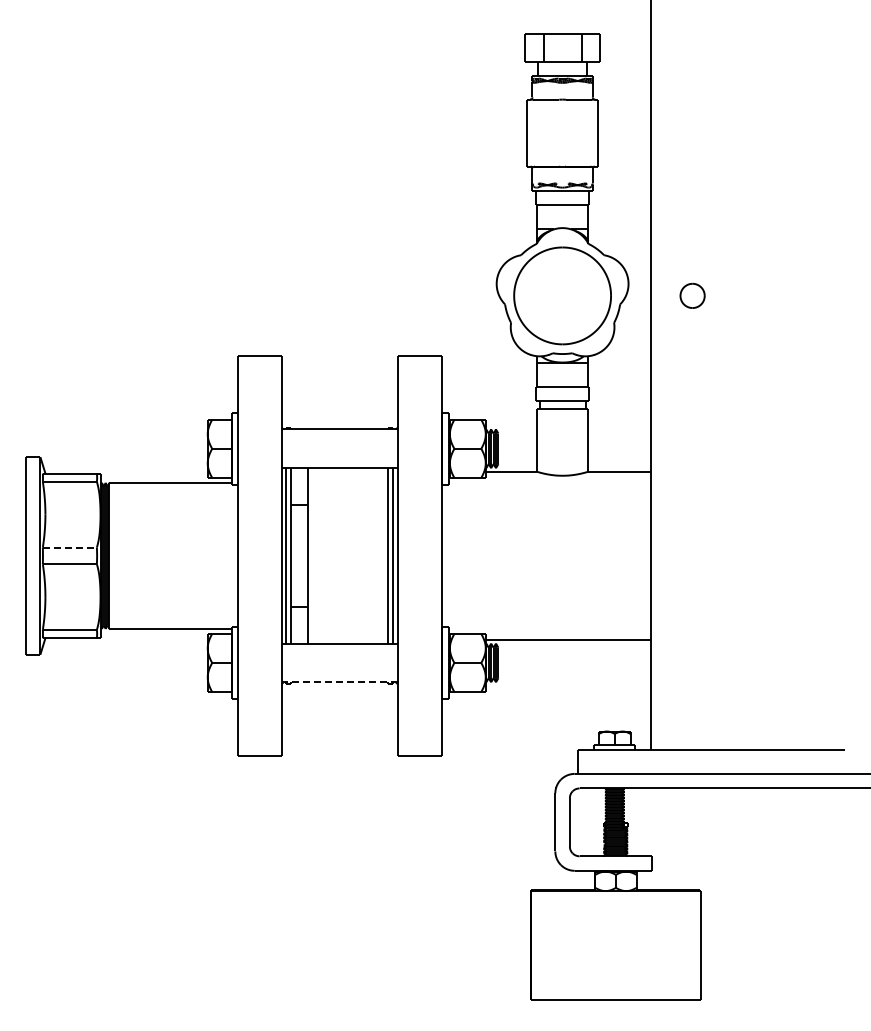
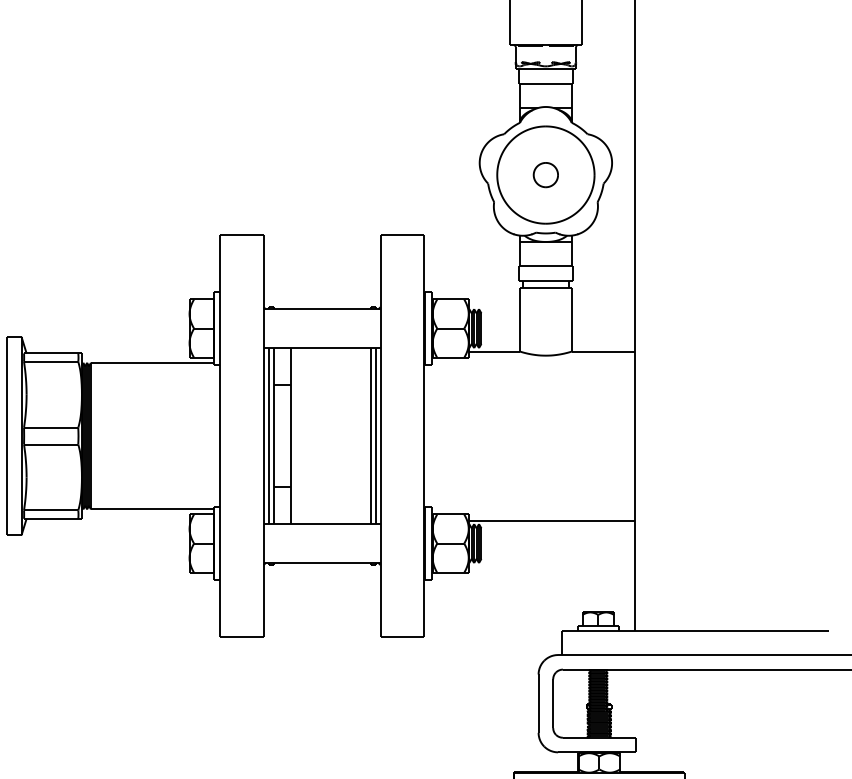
part: (692, 295) -> (545, 174), moved
line: (69, 547) -> (50, 427), dashed -> solid
line: (339, 682) -> (321, 563), dashed -> solid

